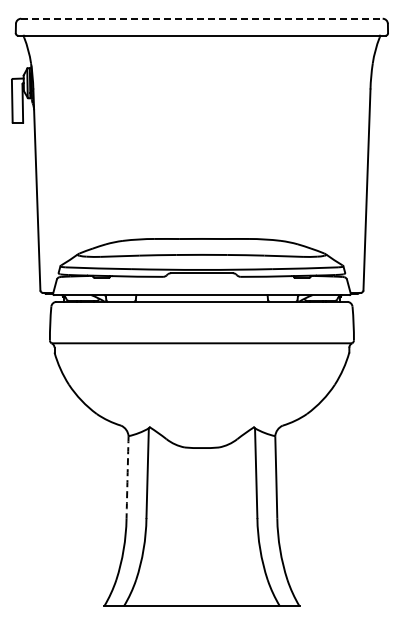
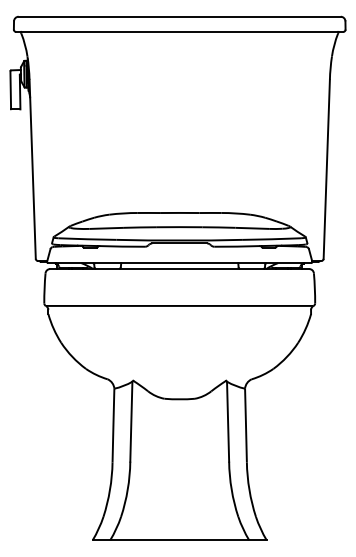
line: (201, 18) -> (179, 16), dashed -> solid
arc: (127, 477) -> (113, 425), dashed -> solid

